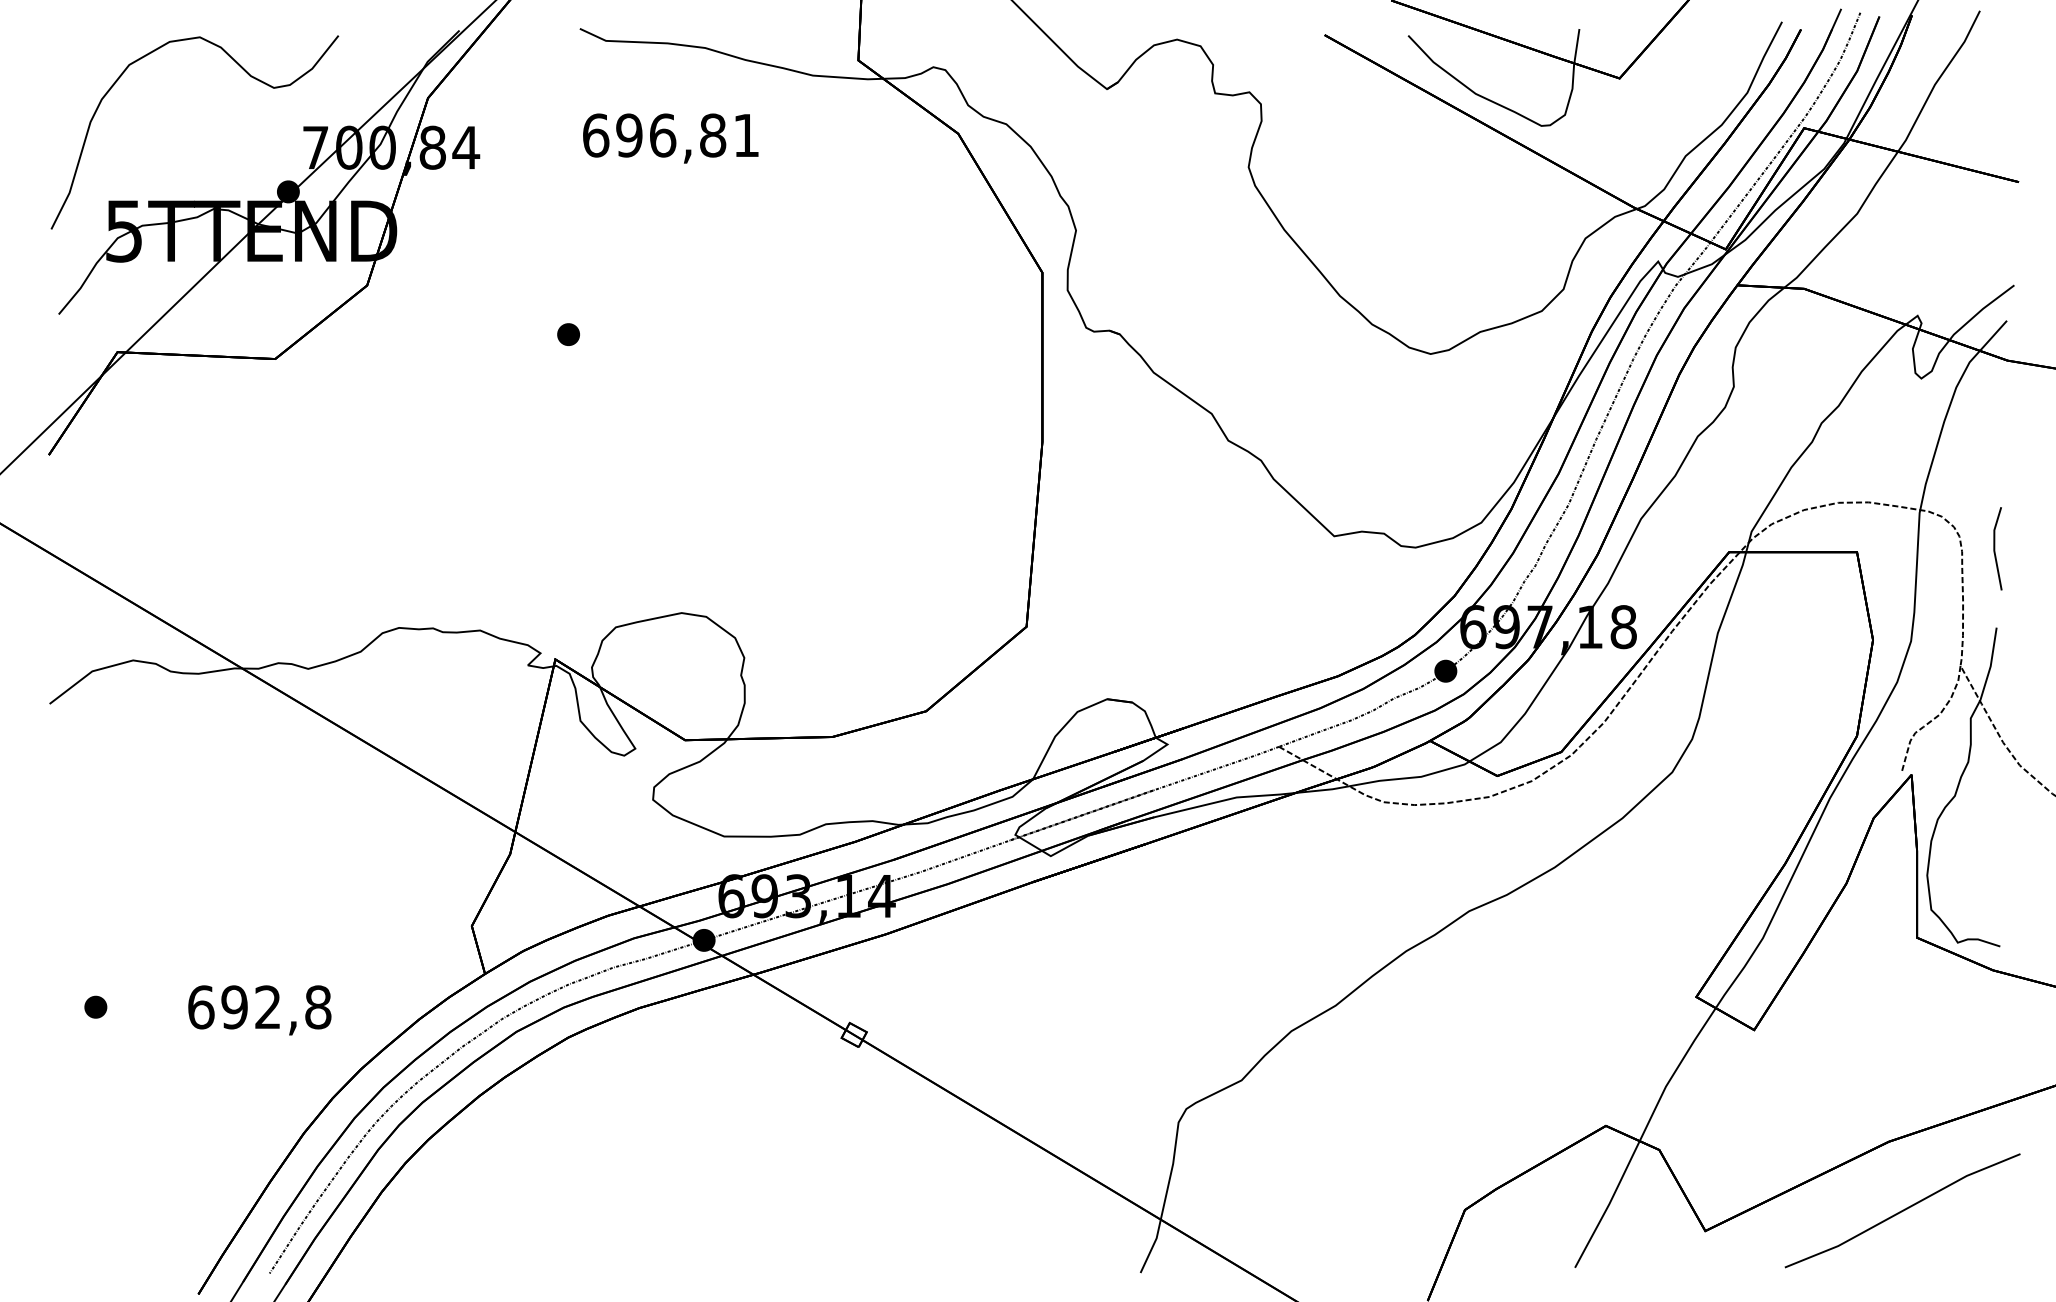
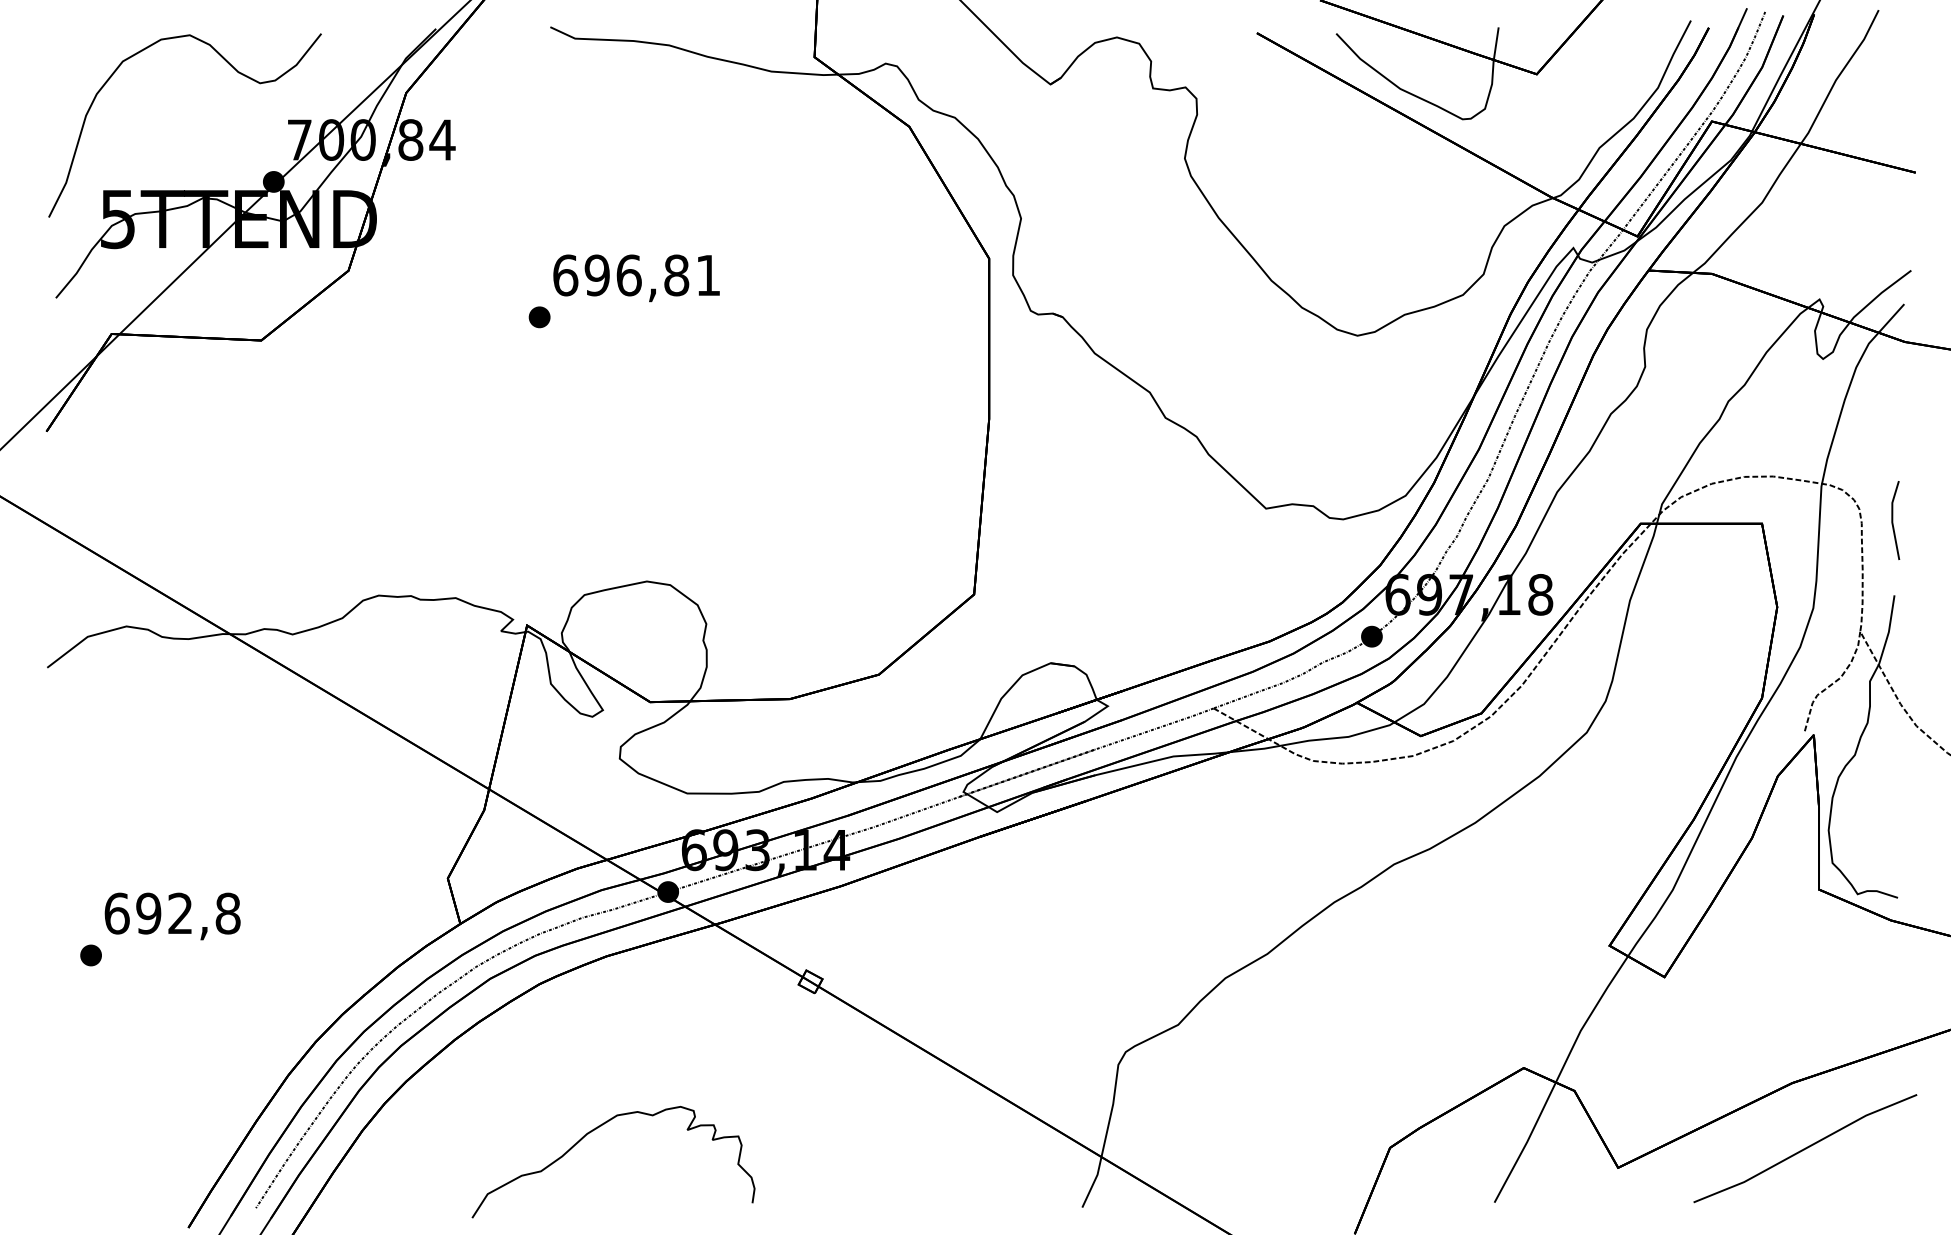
text: (670, 138) -> (636, 278), moved
text: (259, 1010) -> (172, 916), moved
part: (625, 1192) -> (593, 1131), added

